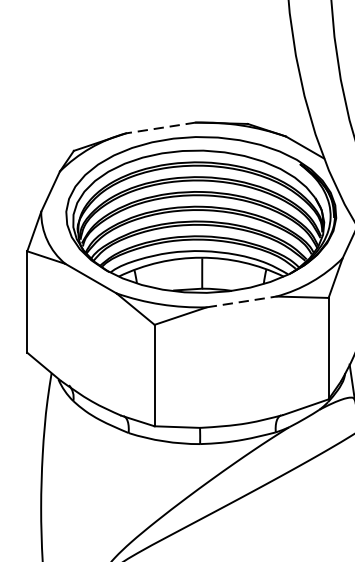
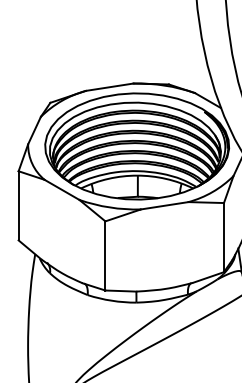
line: (160, 128) -> (109, 87), dashed -> solid
line: (242, 301) -> (165, 205), dashed -> solid

